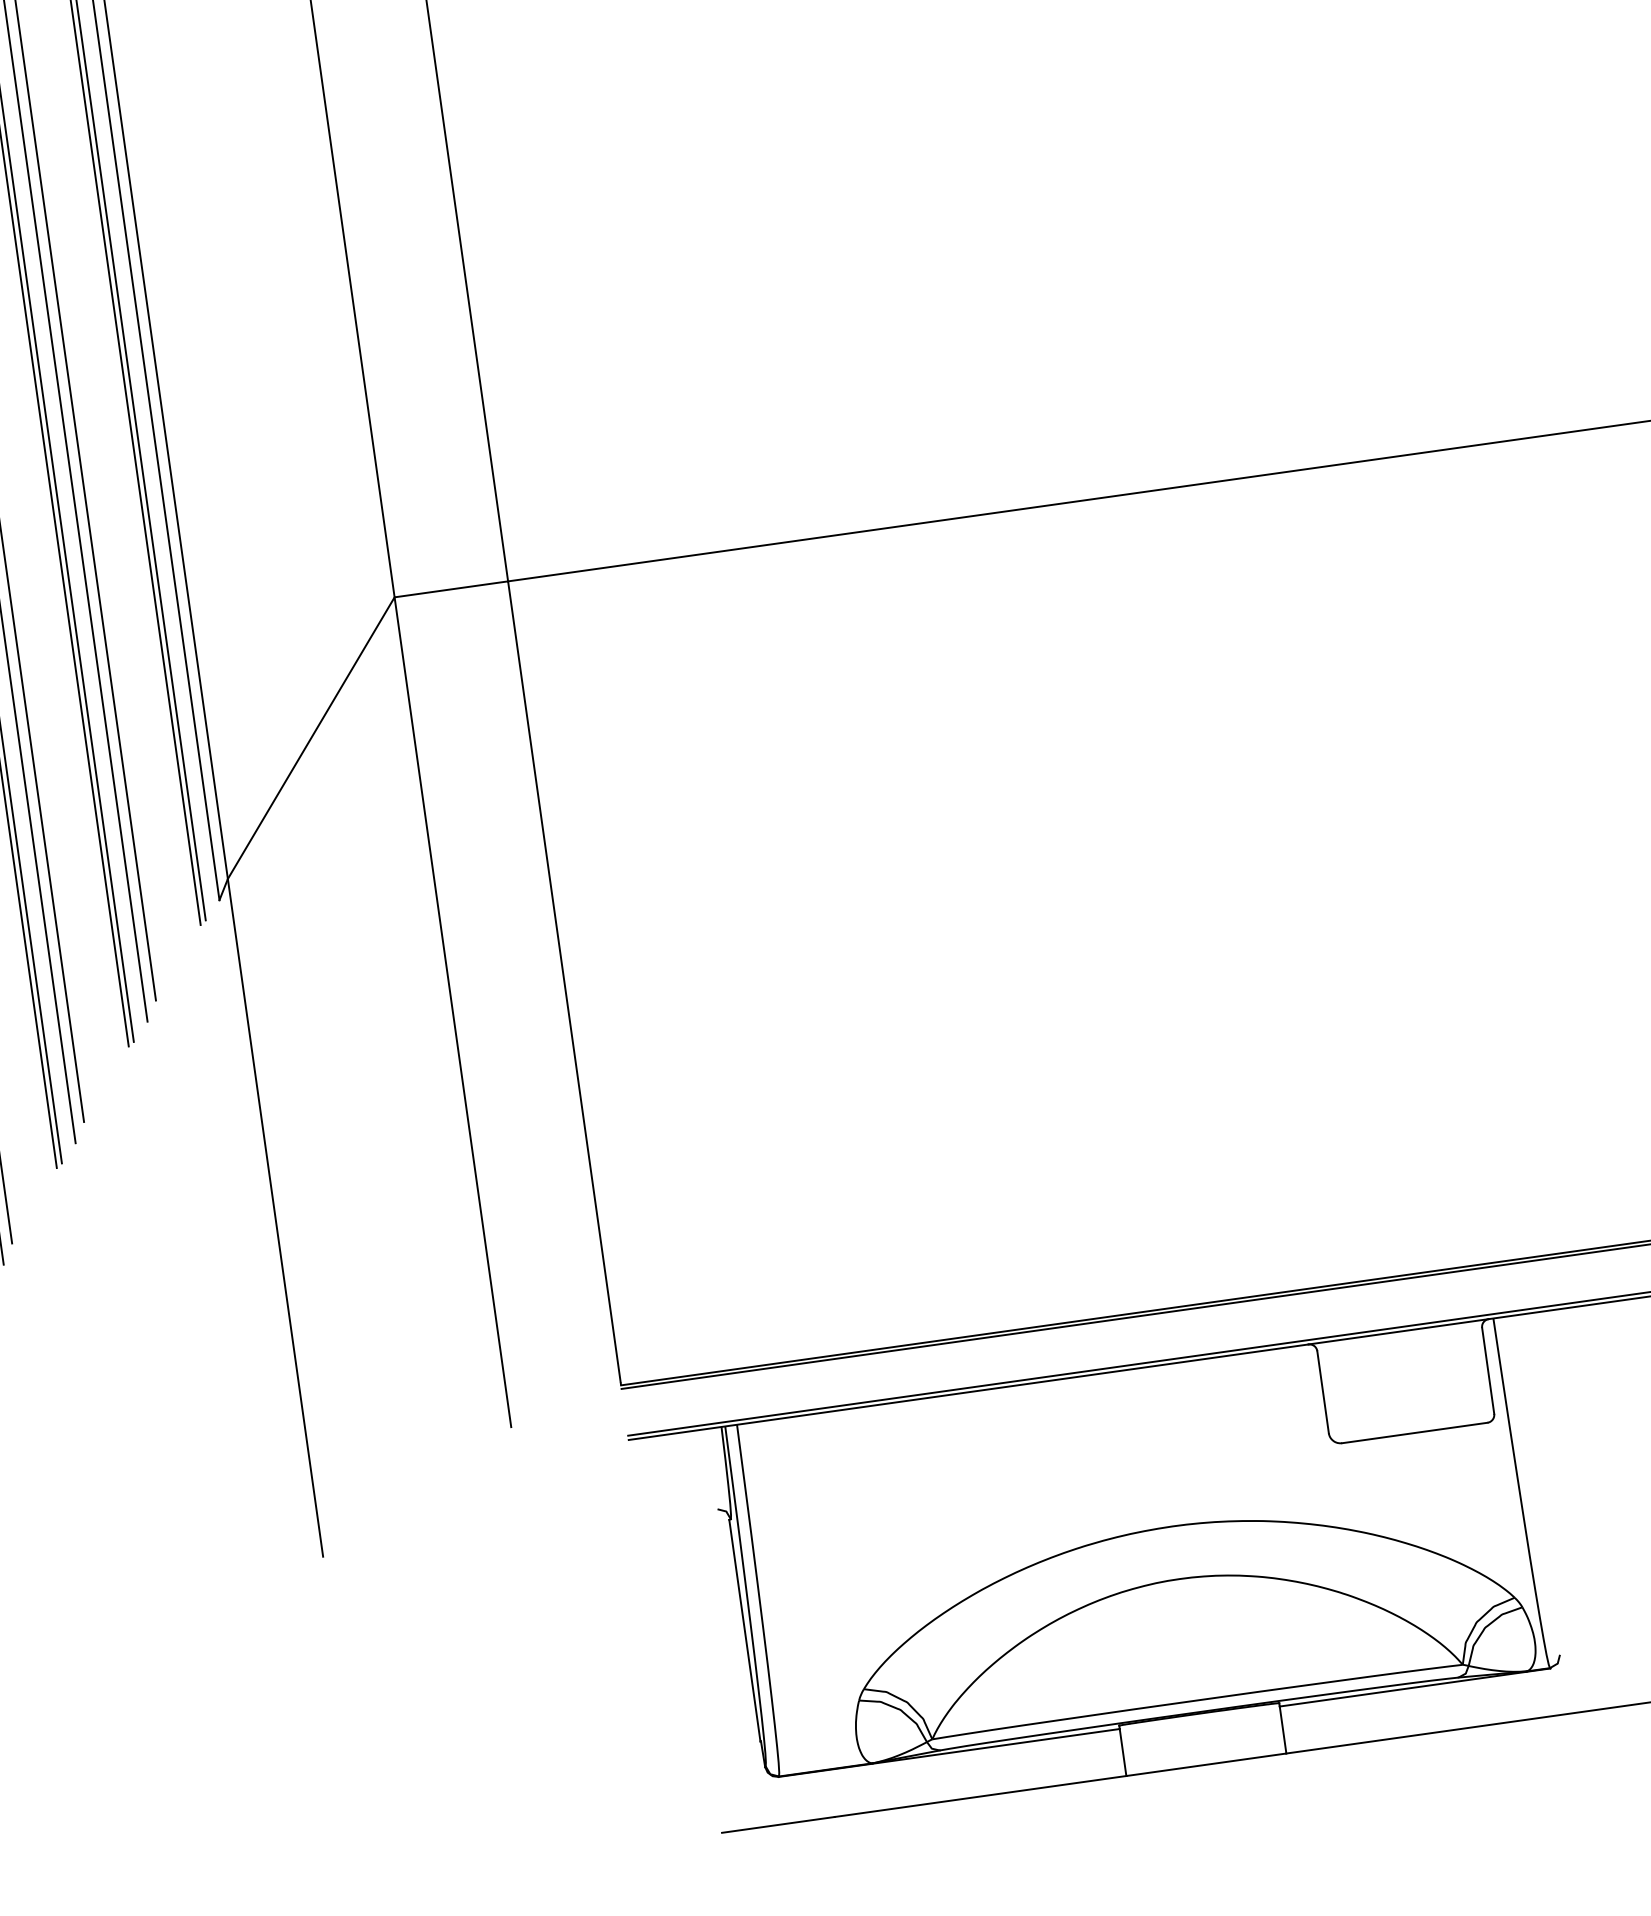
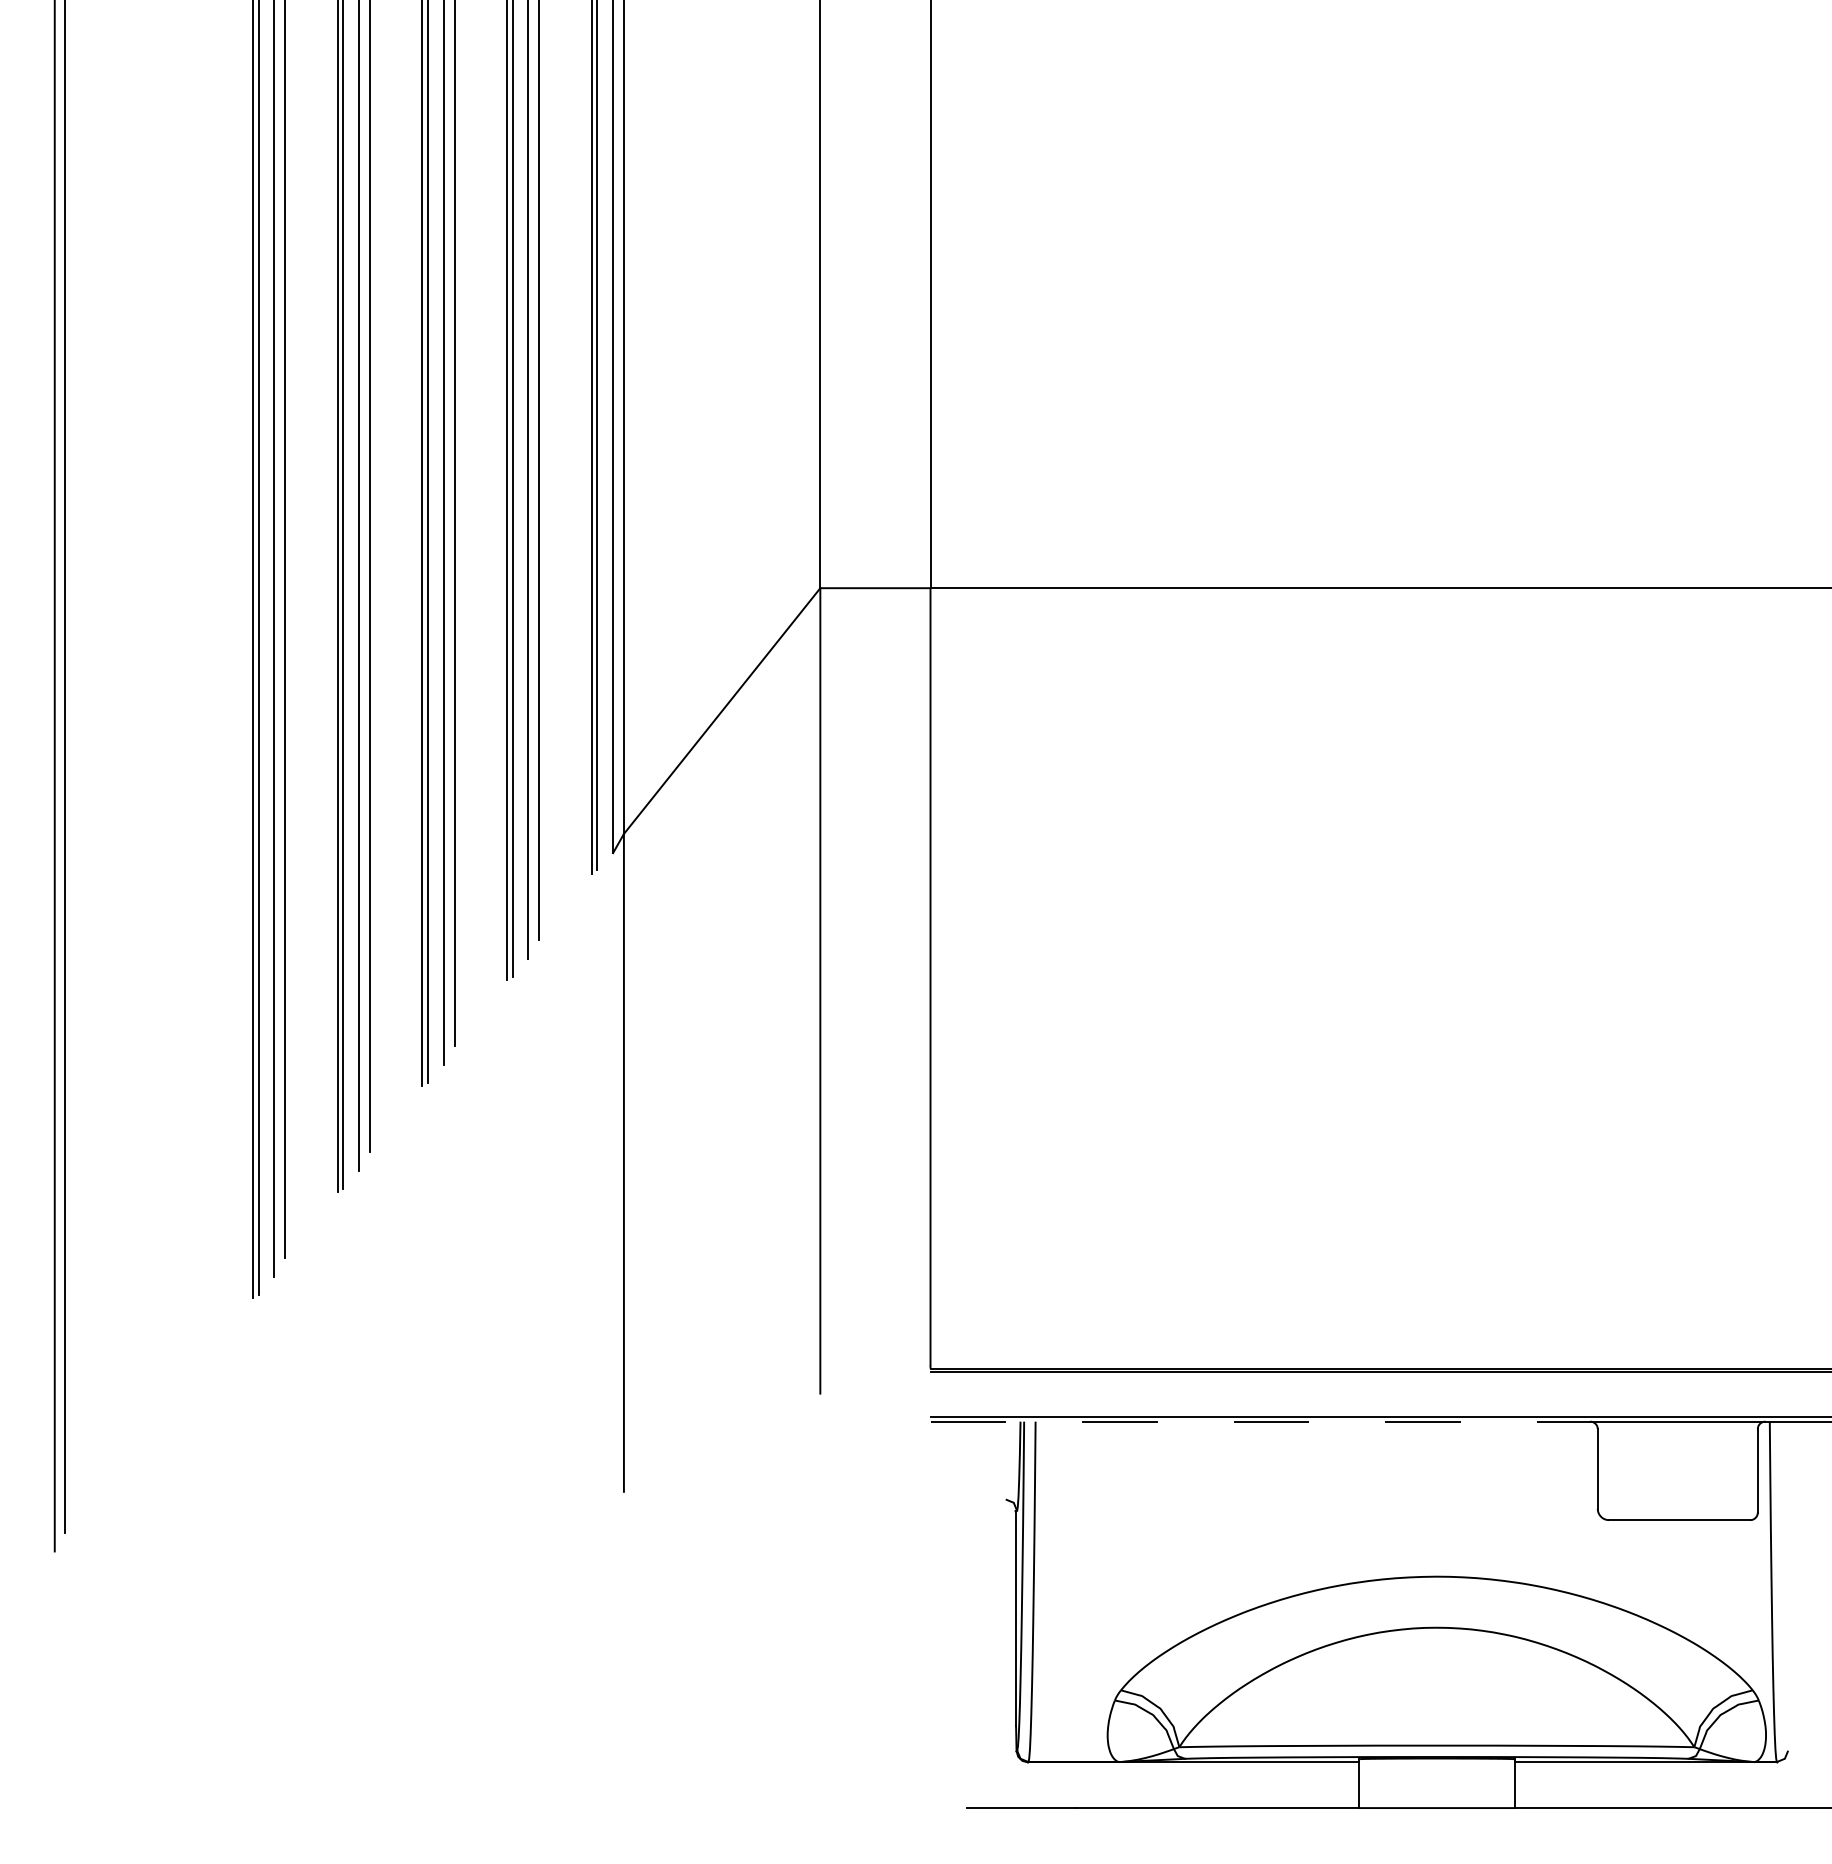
line: (968, 1392) -> (1260, 1421), solid -> dashed

